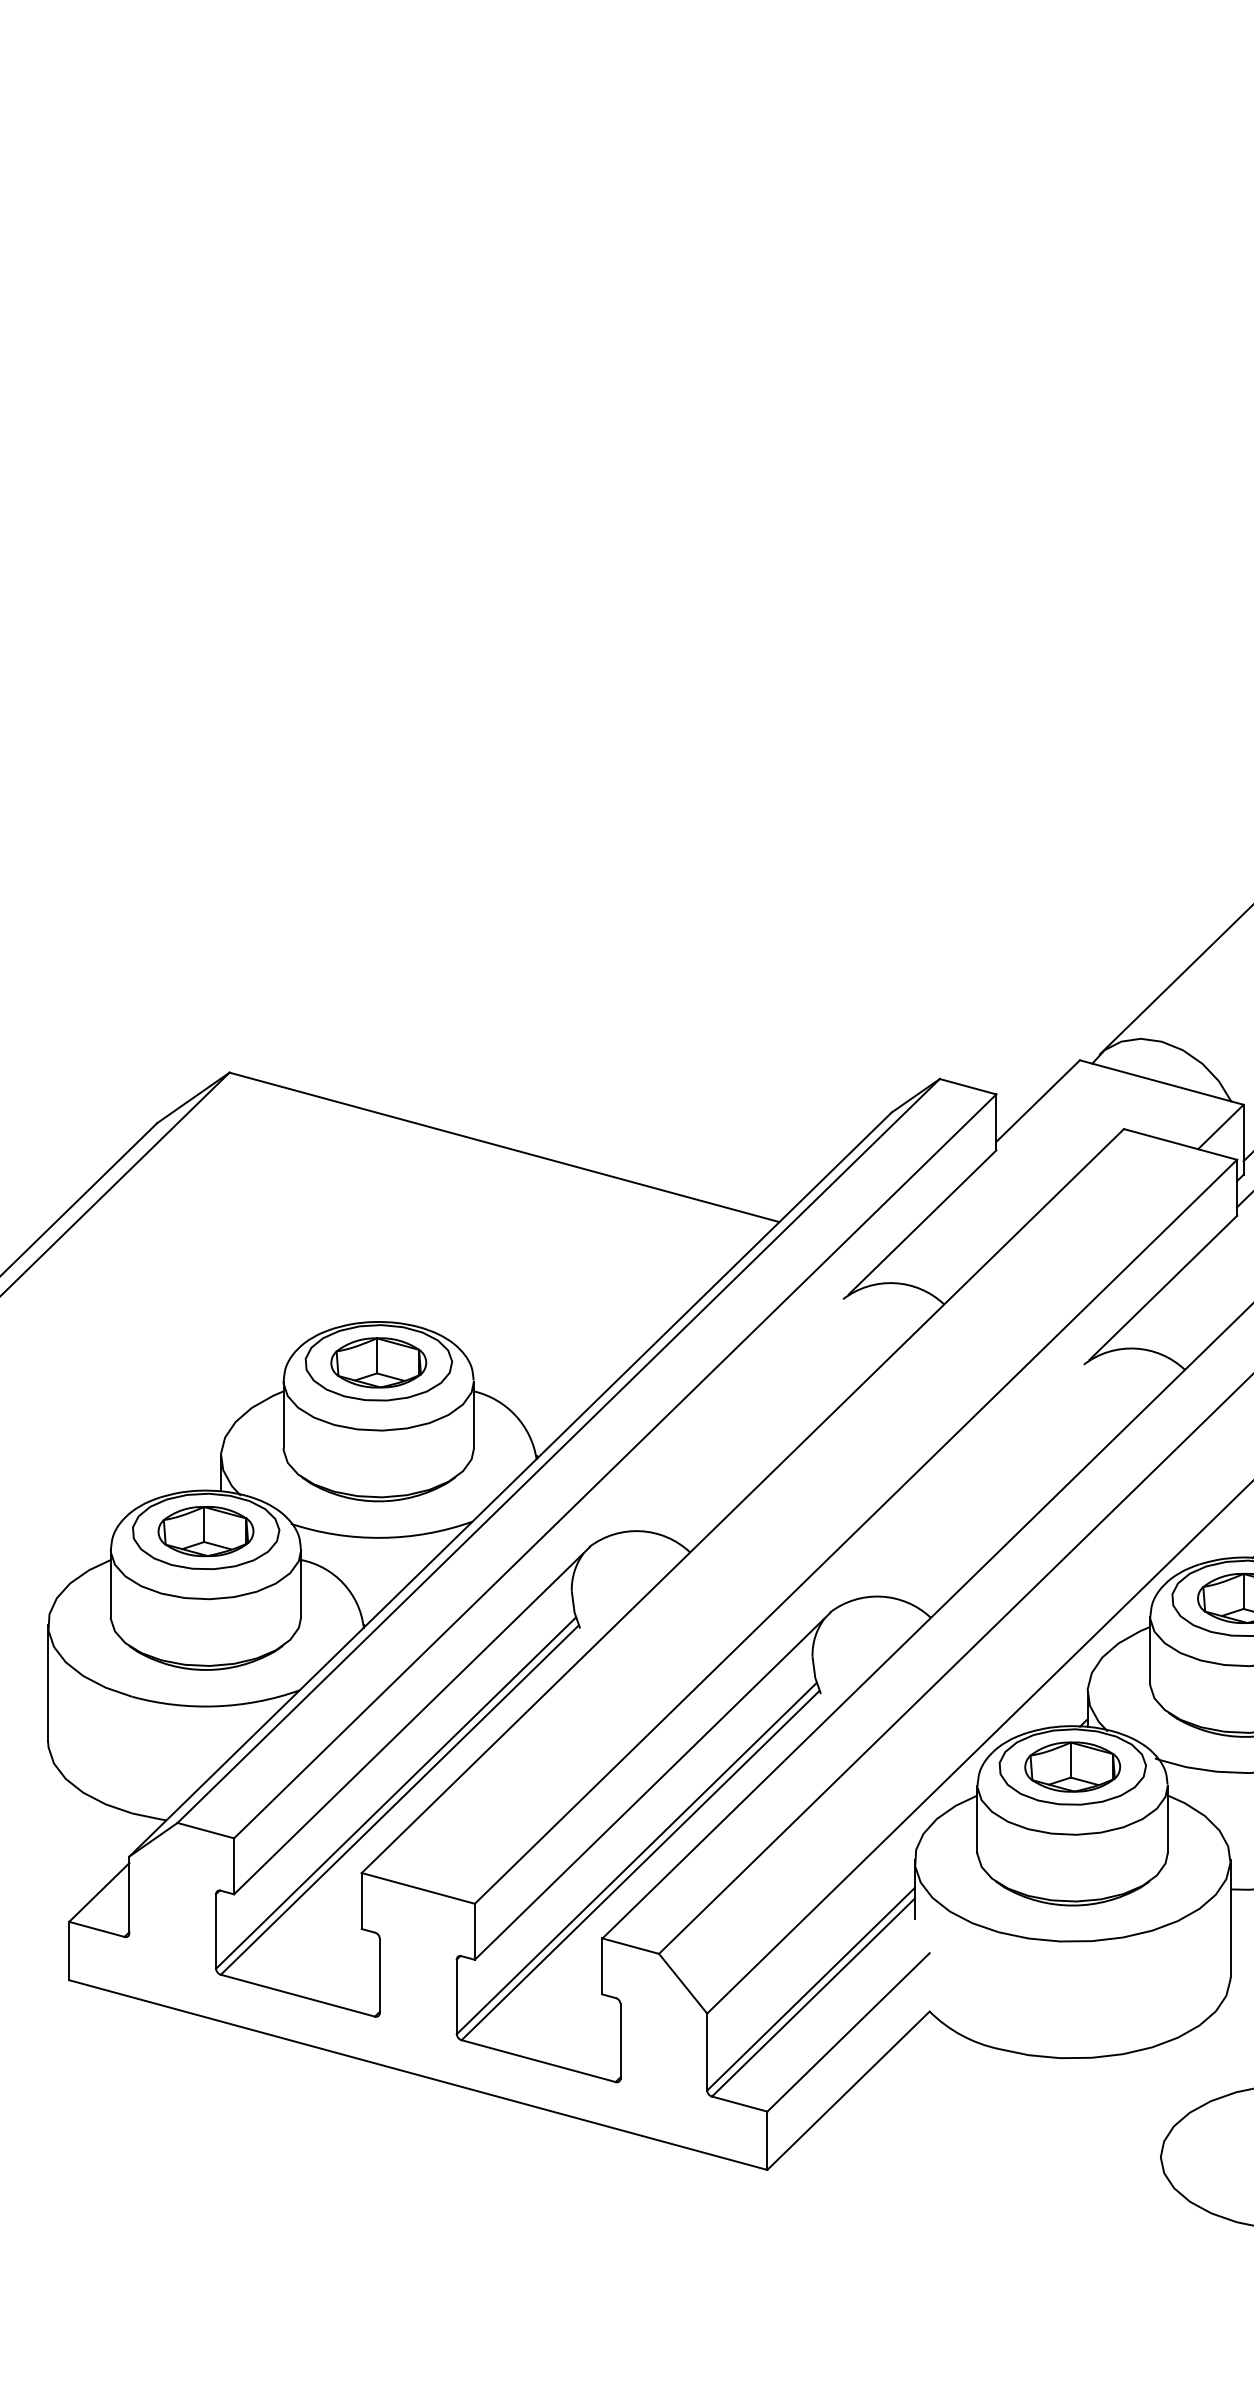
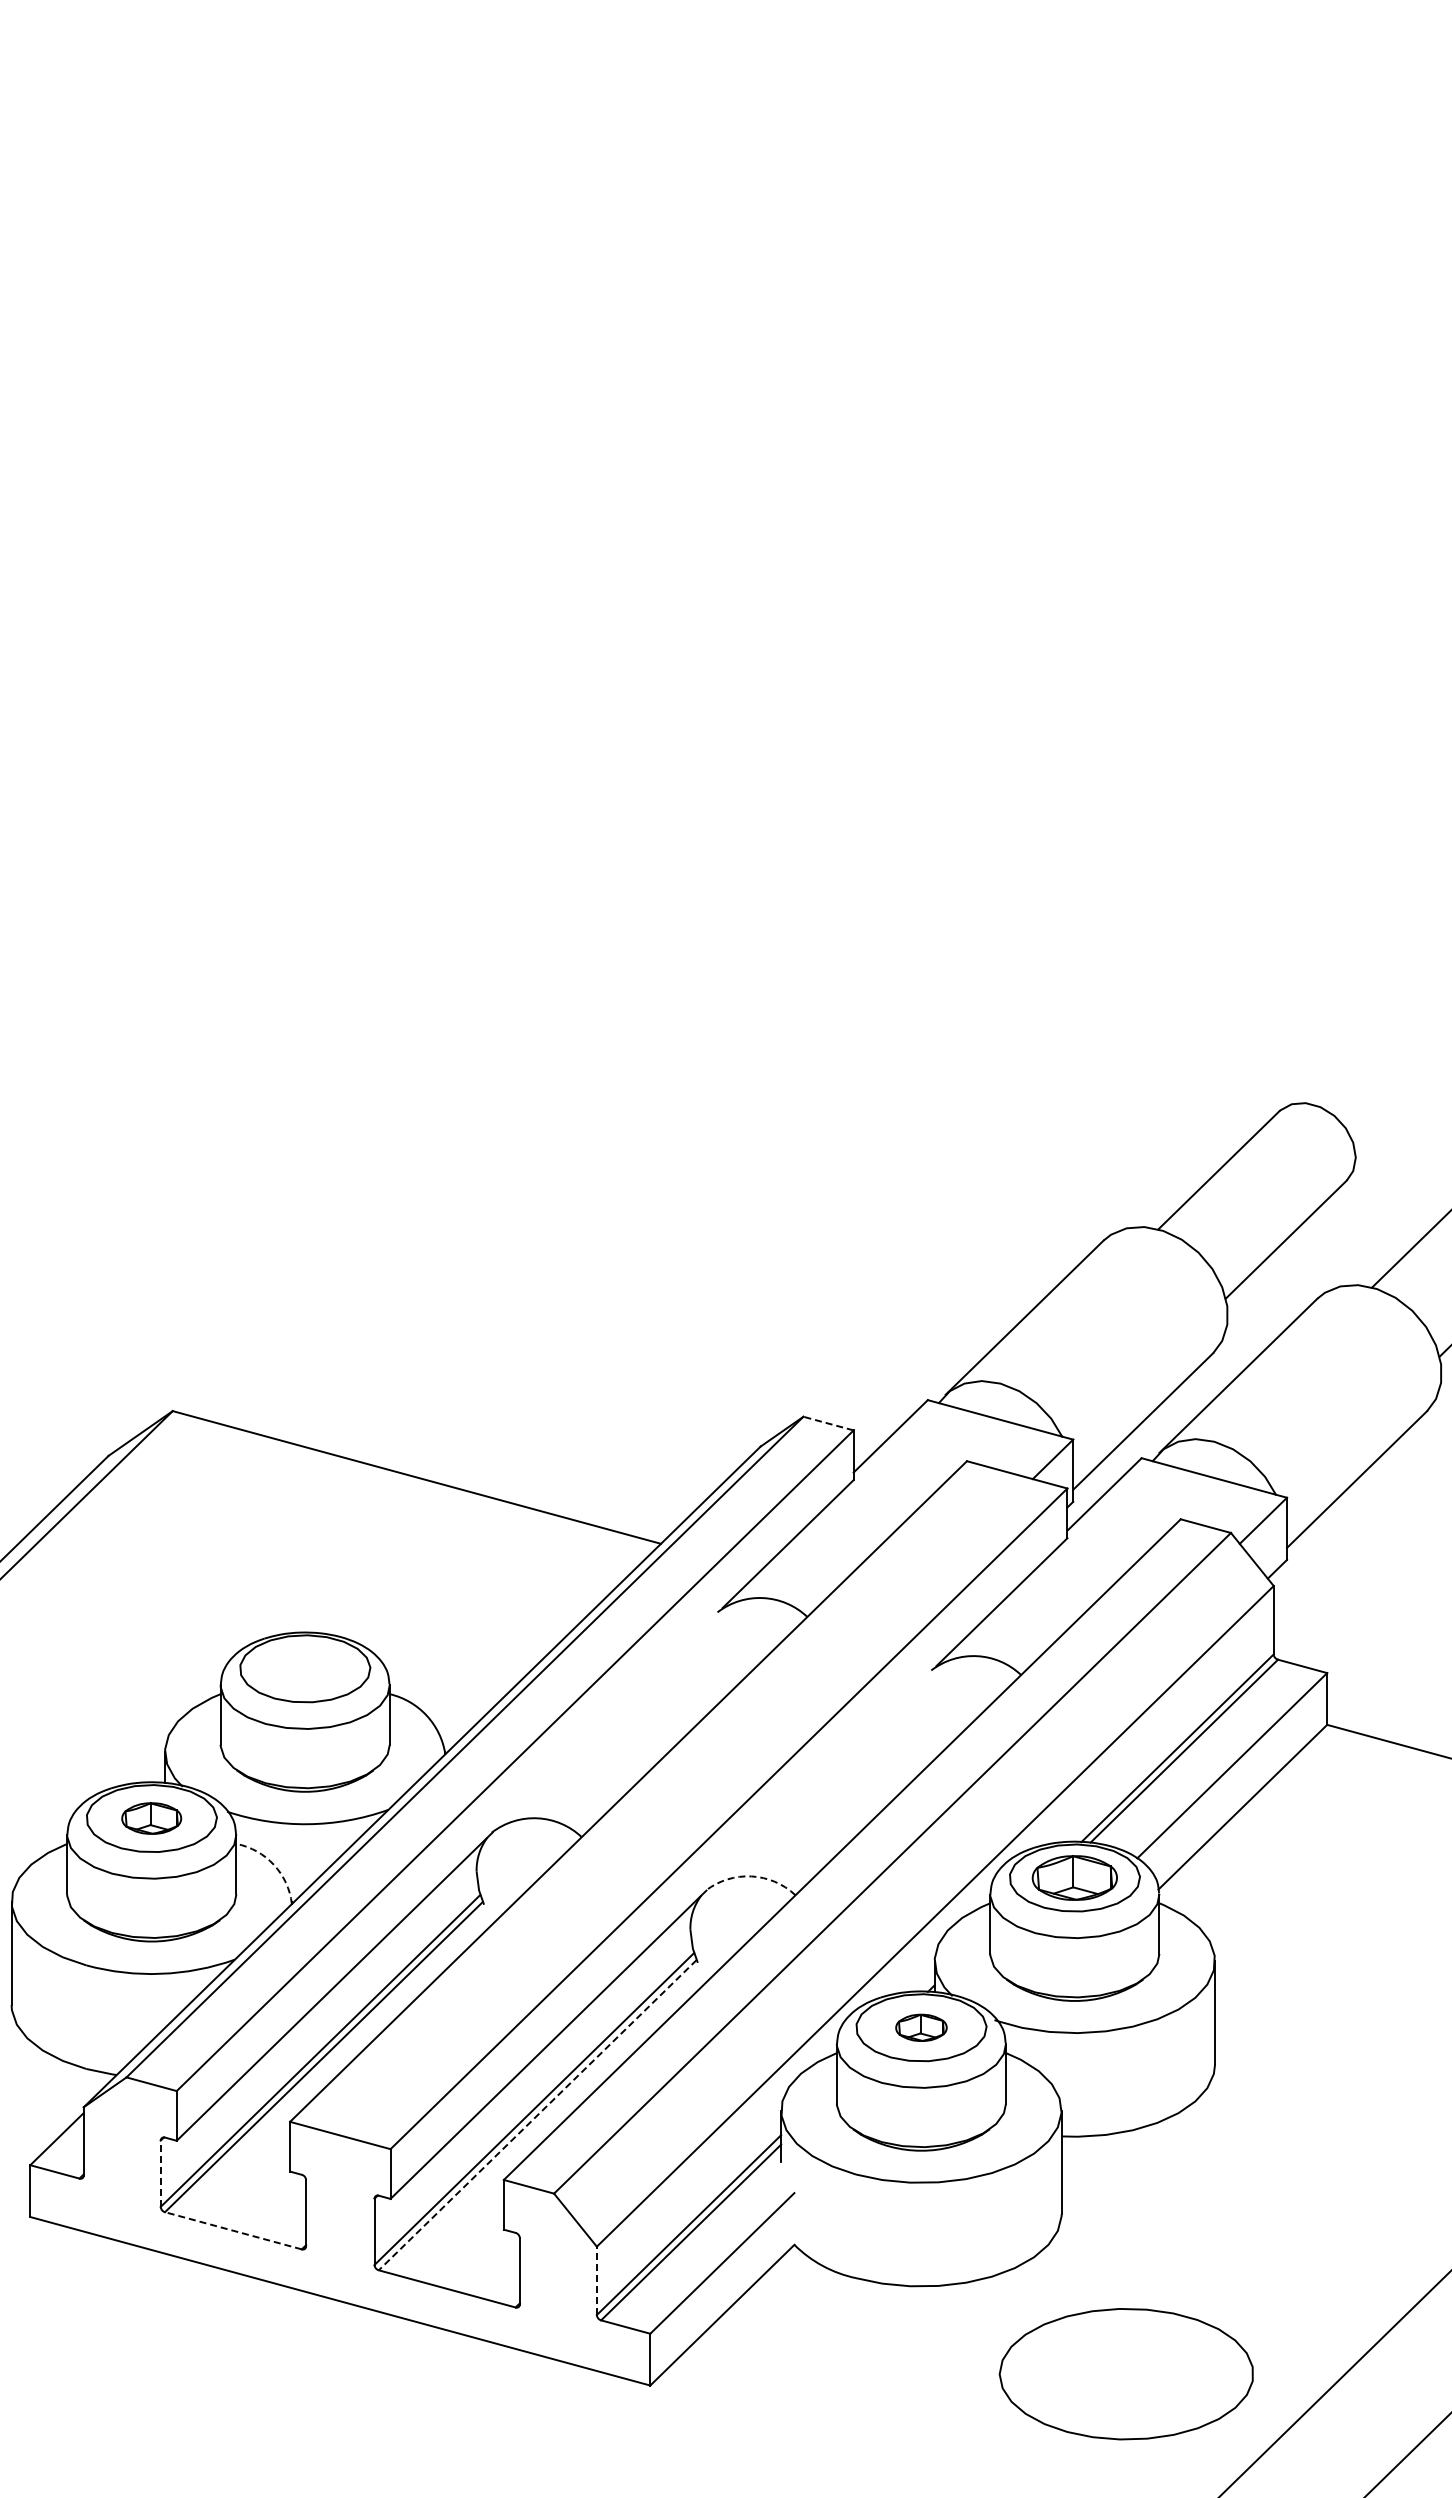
line: (968, 1086) -> (828, 1423), solid -> dashed
part: (379, 1362) -> (305, 1668), removed
part: (205, 1531) -> (151, 1818), size x0.7
arc: (343, 1583) -> (273, 1864), solid -> dashed
arc: (881, 1596) -> (751, 1876), solid -> dashed
part: (1072, 1766) -> (921, 2027), size x0.6
line: (640, 1865) -> (537, 2115), solid -> dashed
line: (215, 1931) -> (160, 2173), solid -> dashed
line: (298, 1995) -> (233, 2230), solid -> dashed
line: (706, 2051) -> (596, 2280), solid -> dashed

